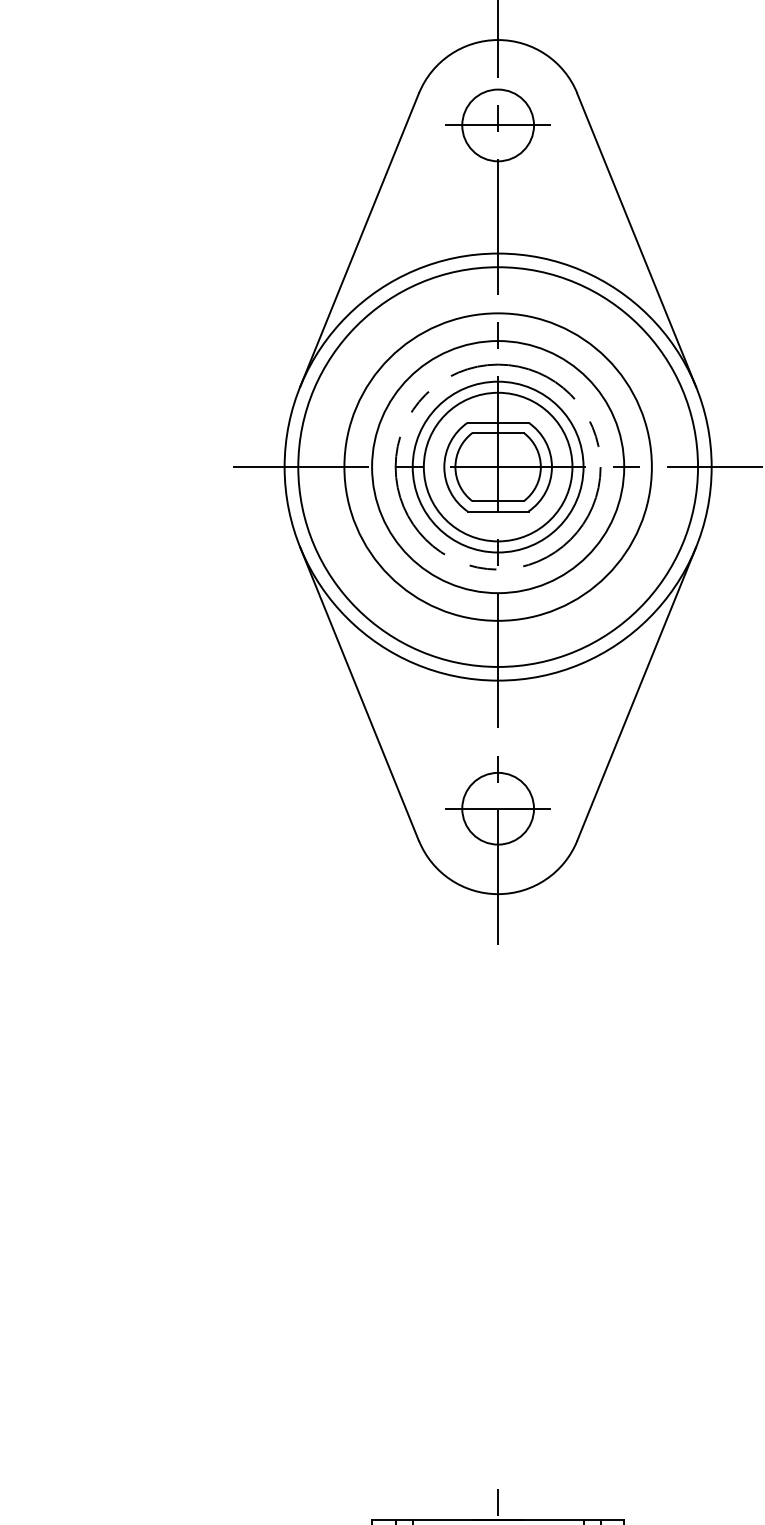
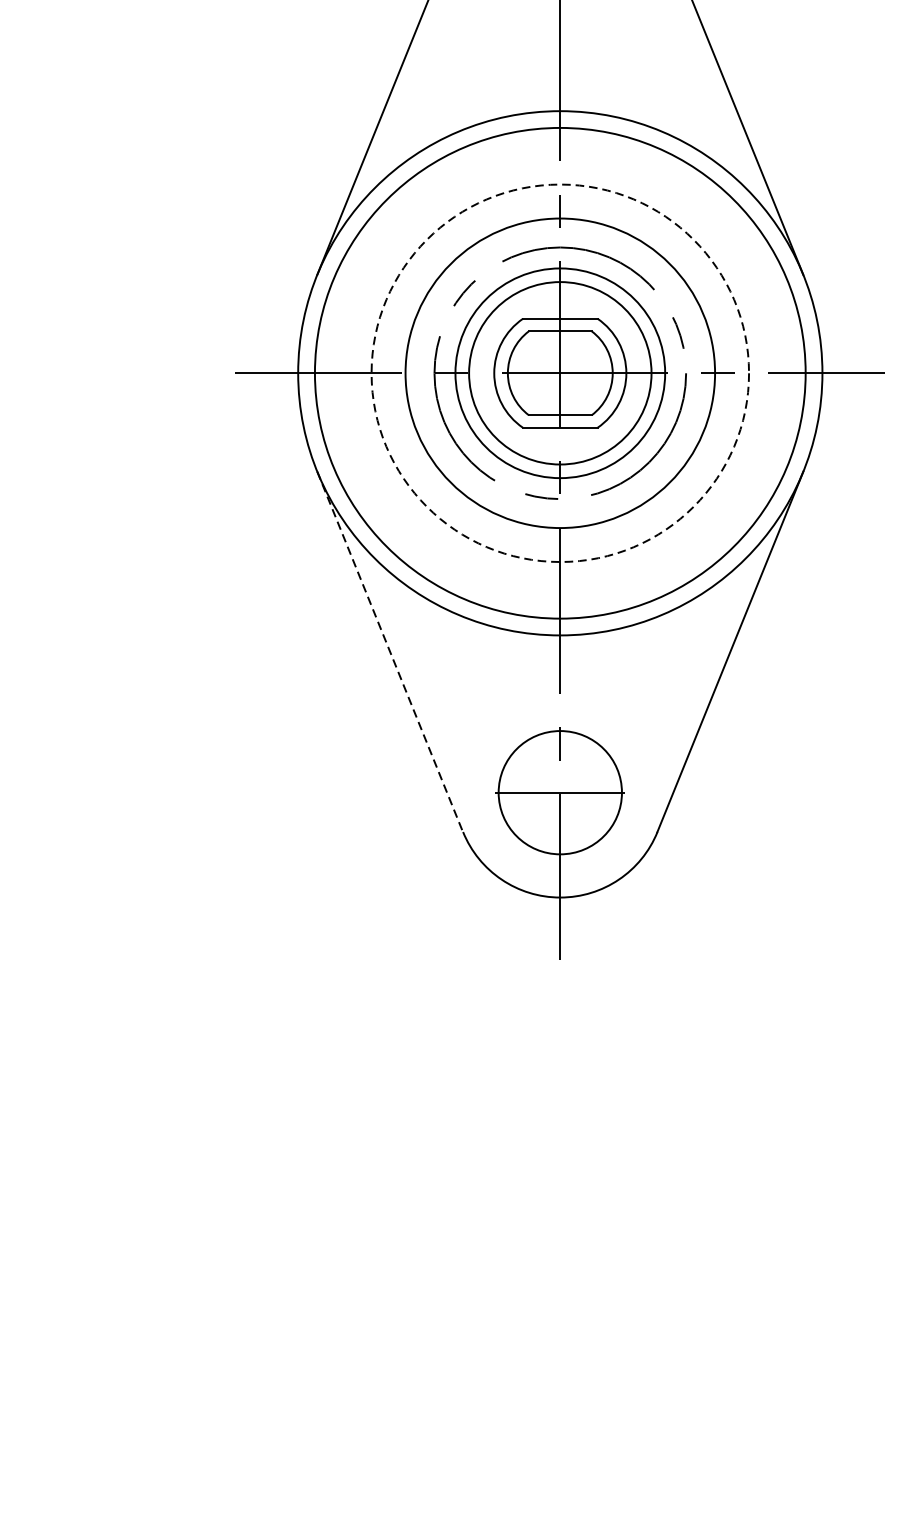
circle: (497, 466) -> (559, 372), solid -> dashed
line: (359, 694) -> (390, 652), solid -> dashed
circle: (498, 808) -> (560, 792), size x1.4

